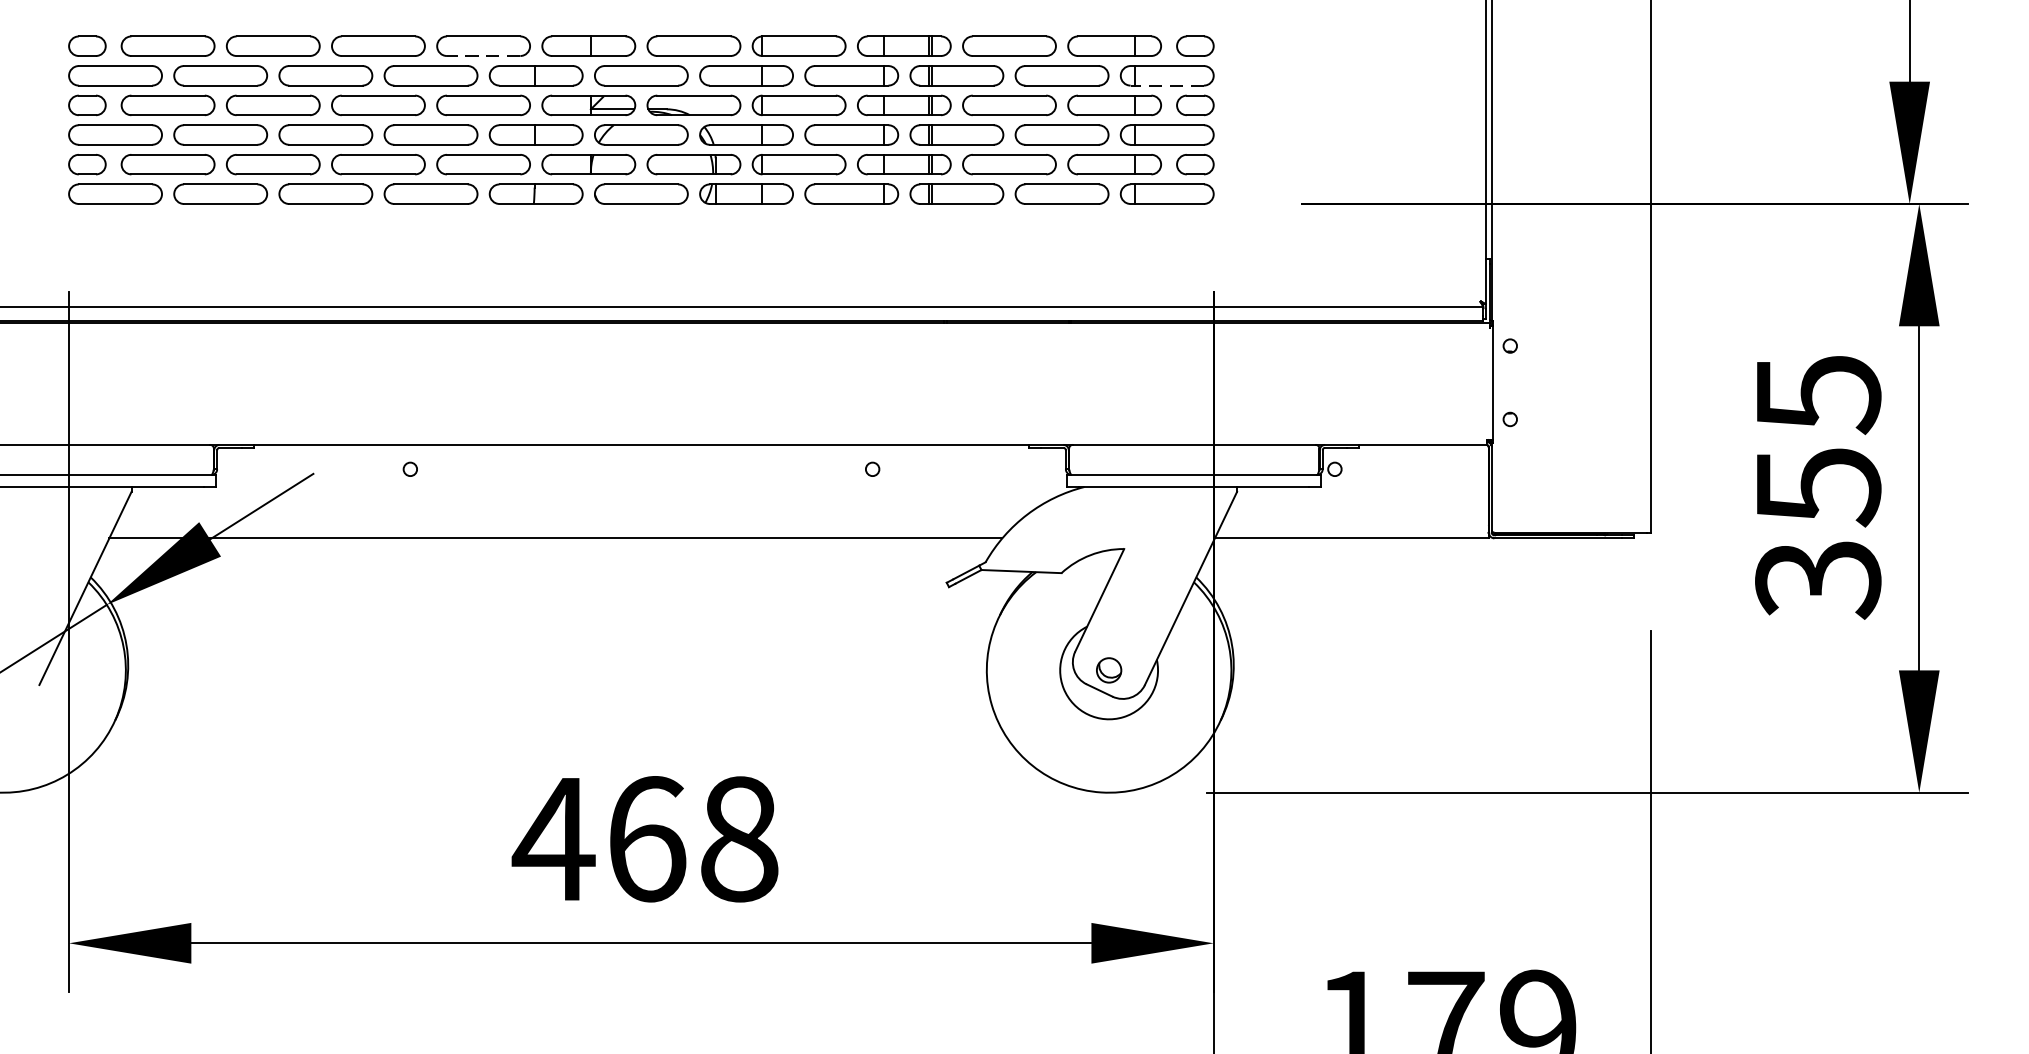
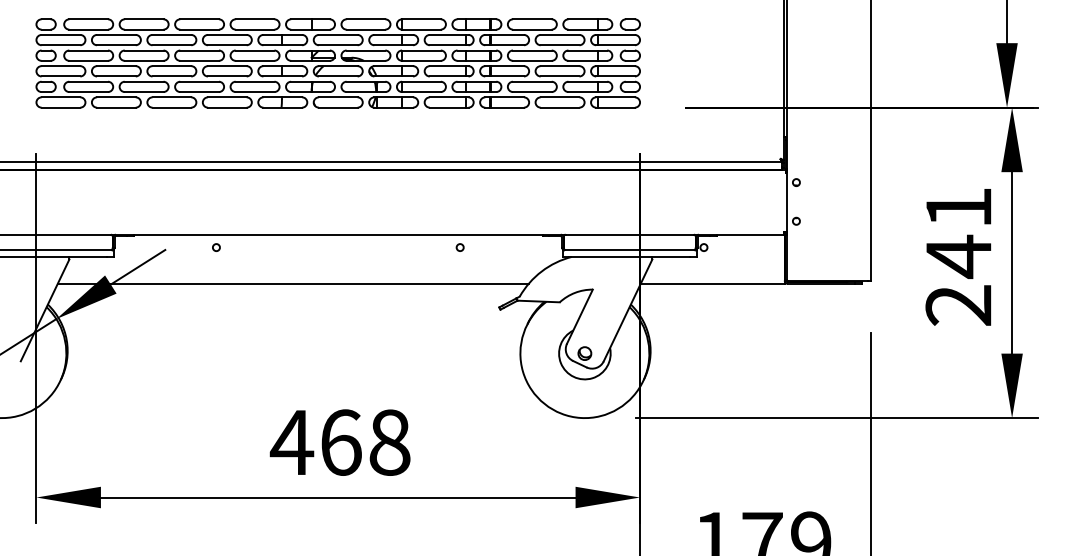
line: (482, 55) -> (254, 29), dashed -> solid
line: (1167, 86) -> (615, 45), dashed -> solid
text: (1817, 486) -> (958, 256), 355 -> 241

